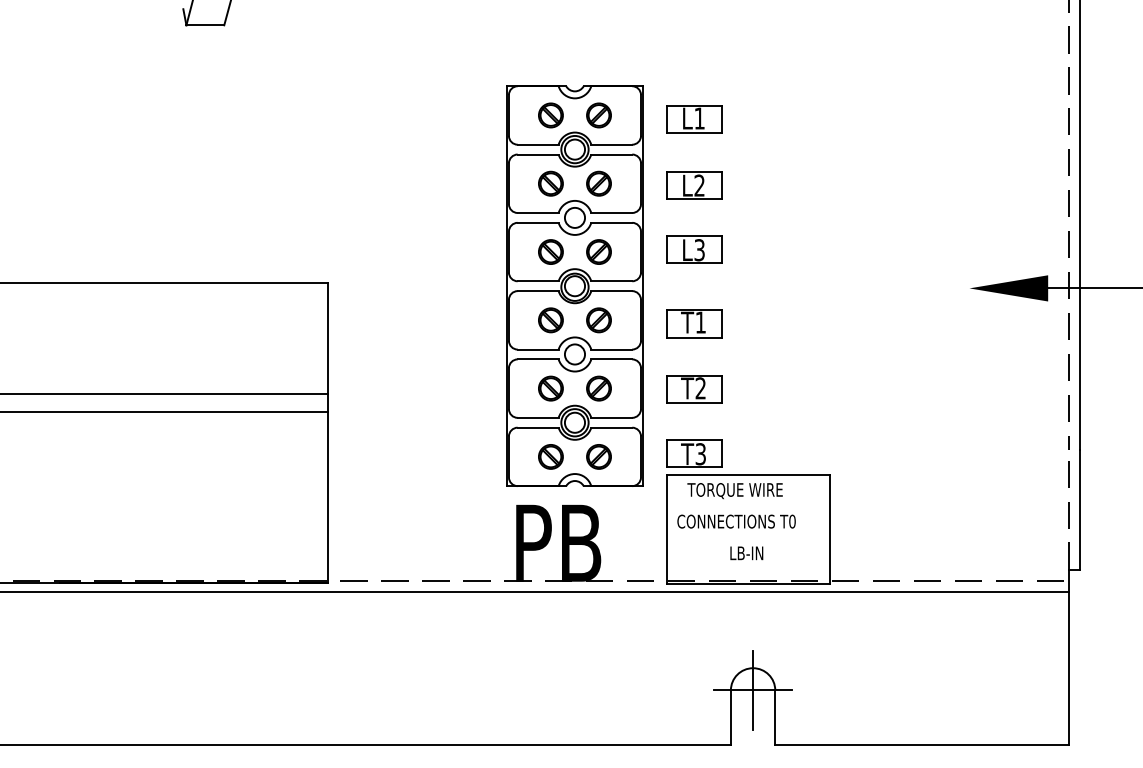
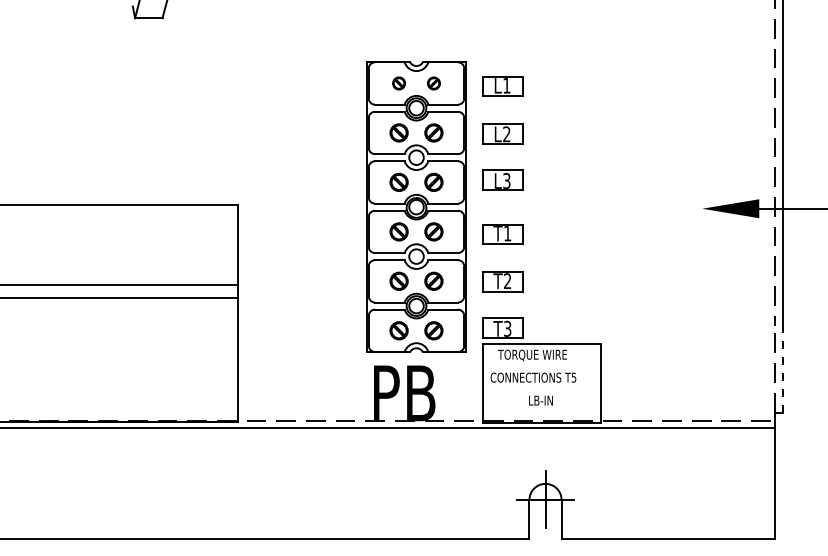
part: (550, 115) -> (398, 83), size x0.7
part: (598, 115) -> (433, 83), size x0.7
line: (1080, 510) -> (782, 369), solid -> dashed
text: (791, 521) -> (573, 377), T0 -> T5

